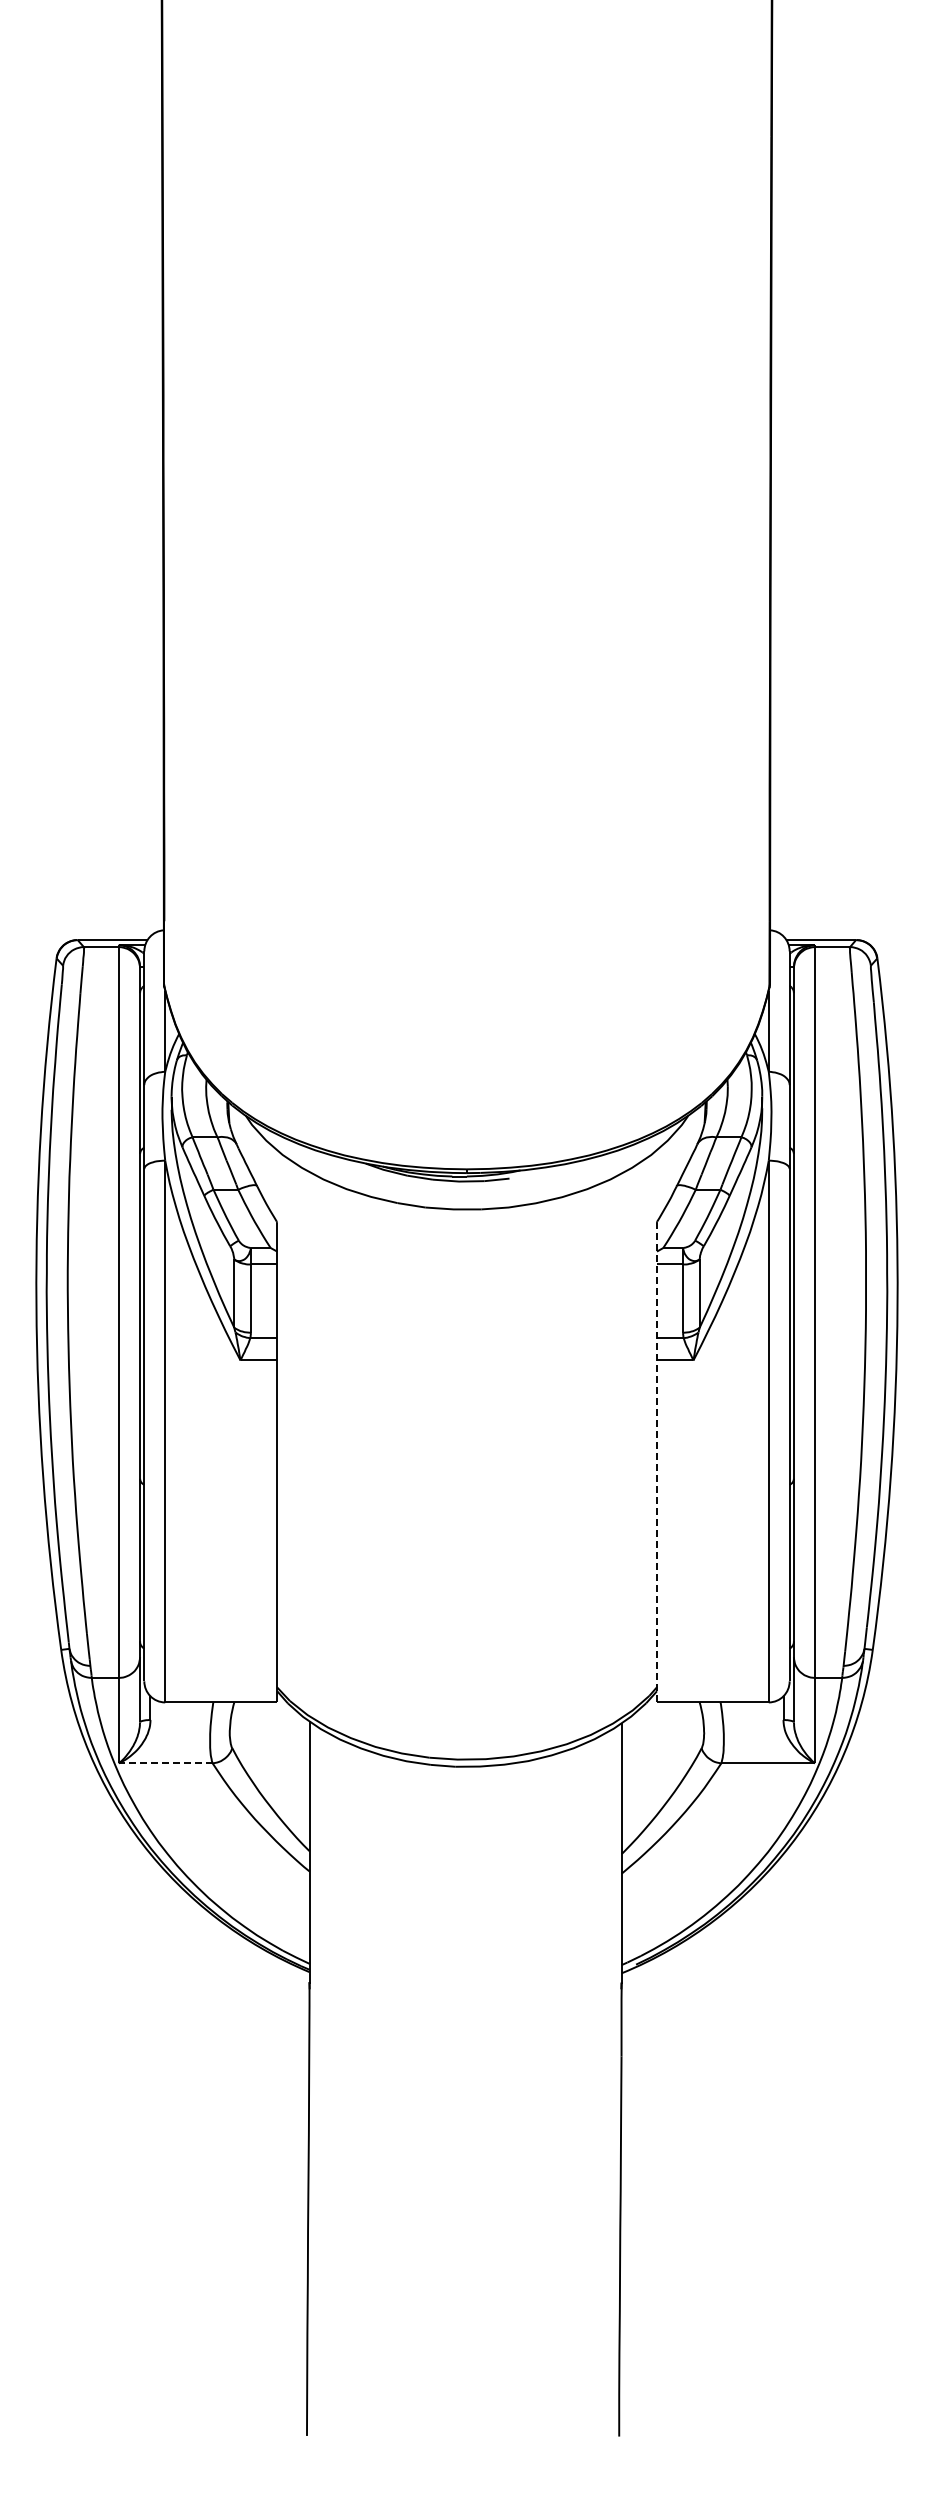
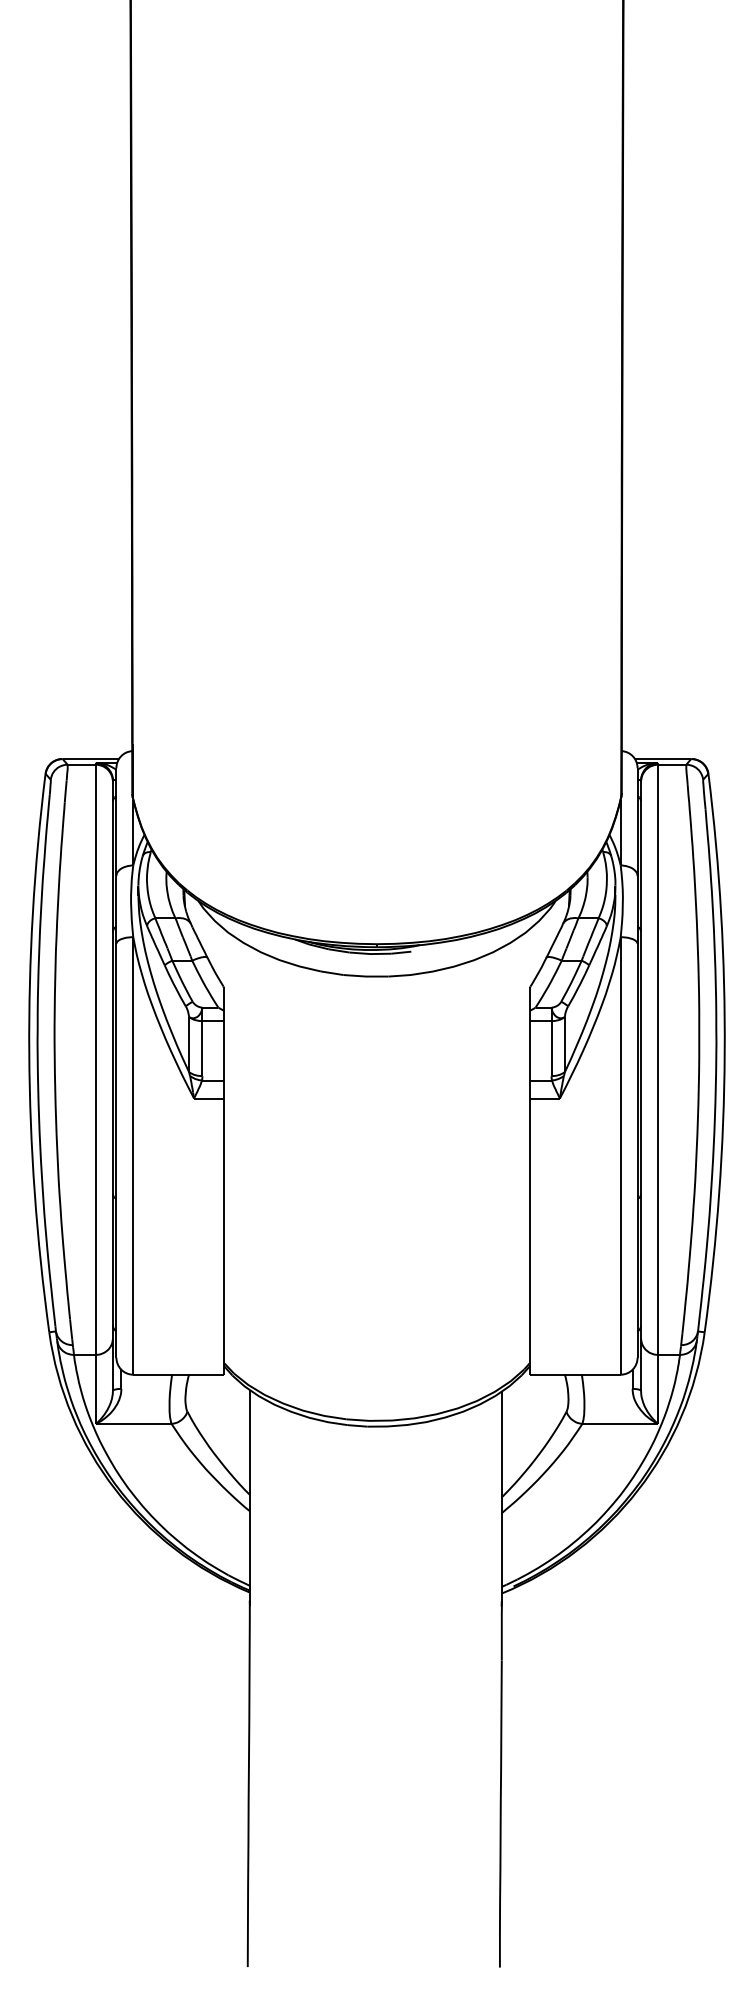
line: (656, 1462) -> (530, 1180), dashed -> solid
line: (165, 1763) -> (133, 1424), dashed -> solid

